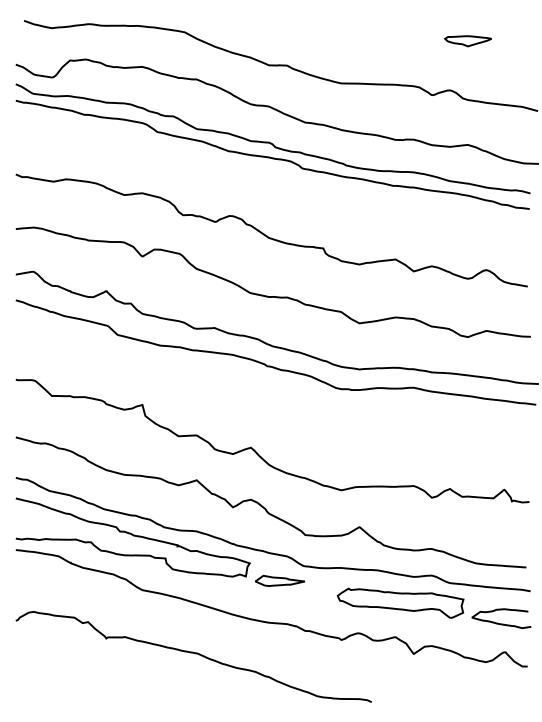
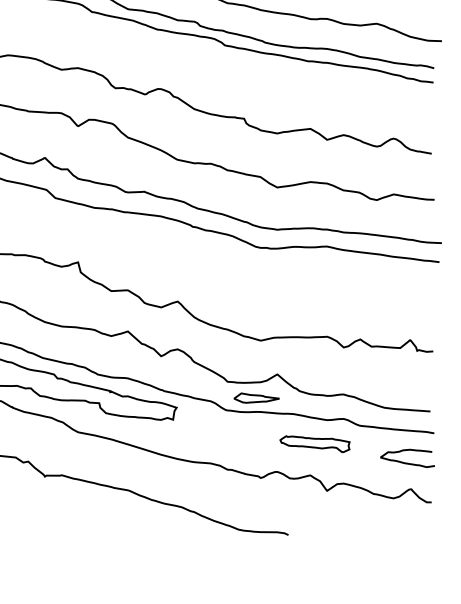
part: (280, 580) -> (257, 397), moved
part: (400, 602) -> (314, 443), size x0.6

